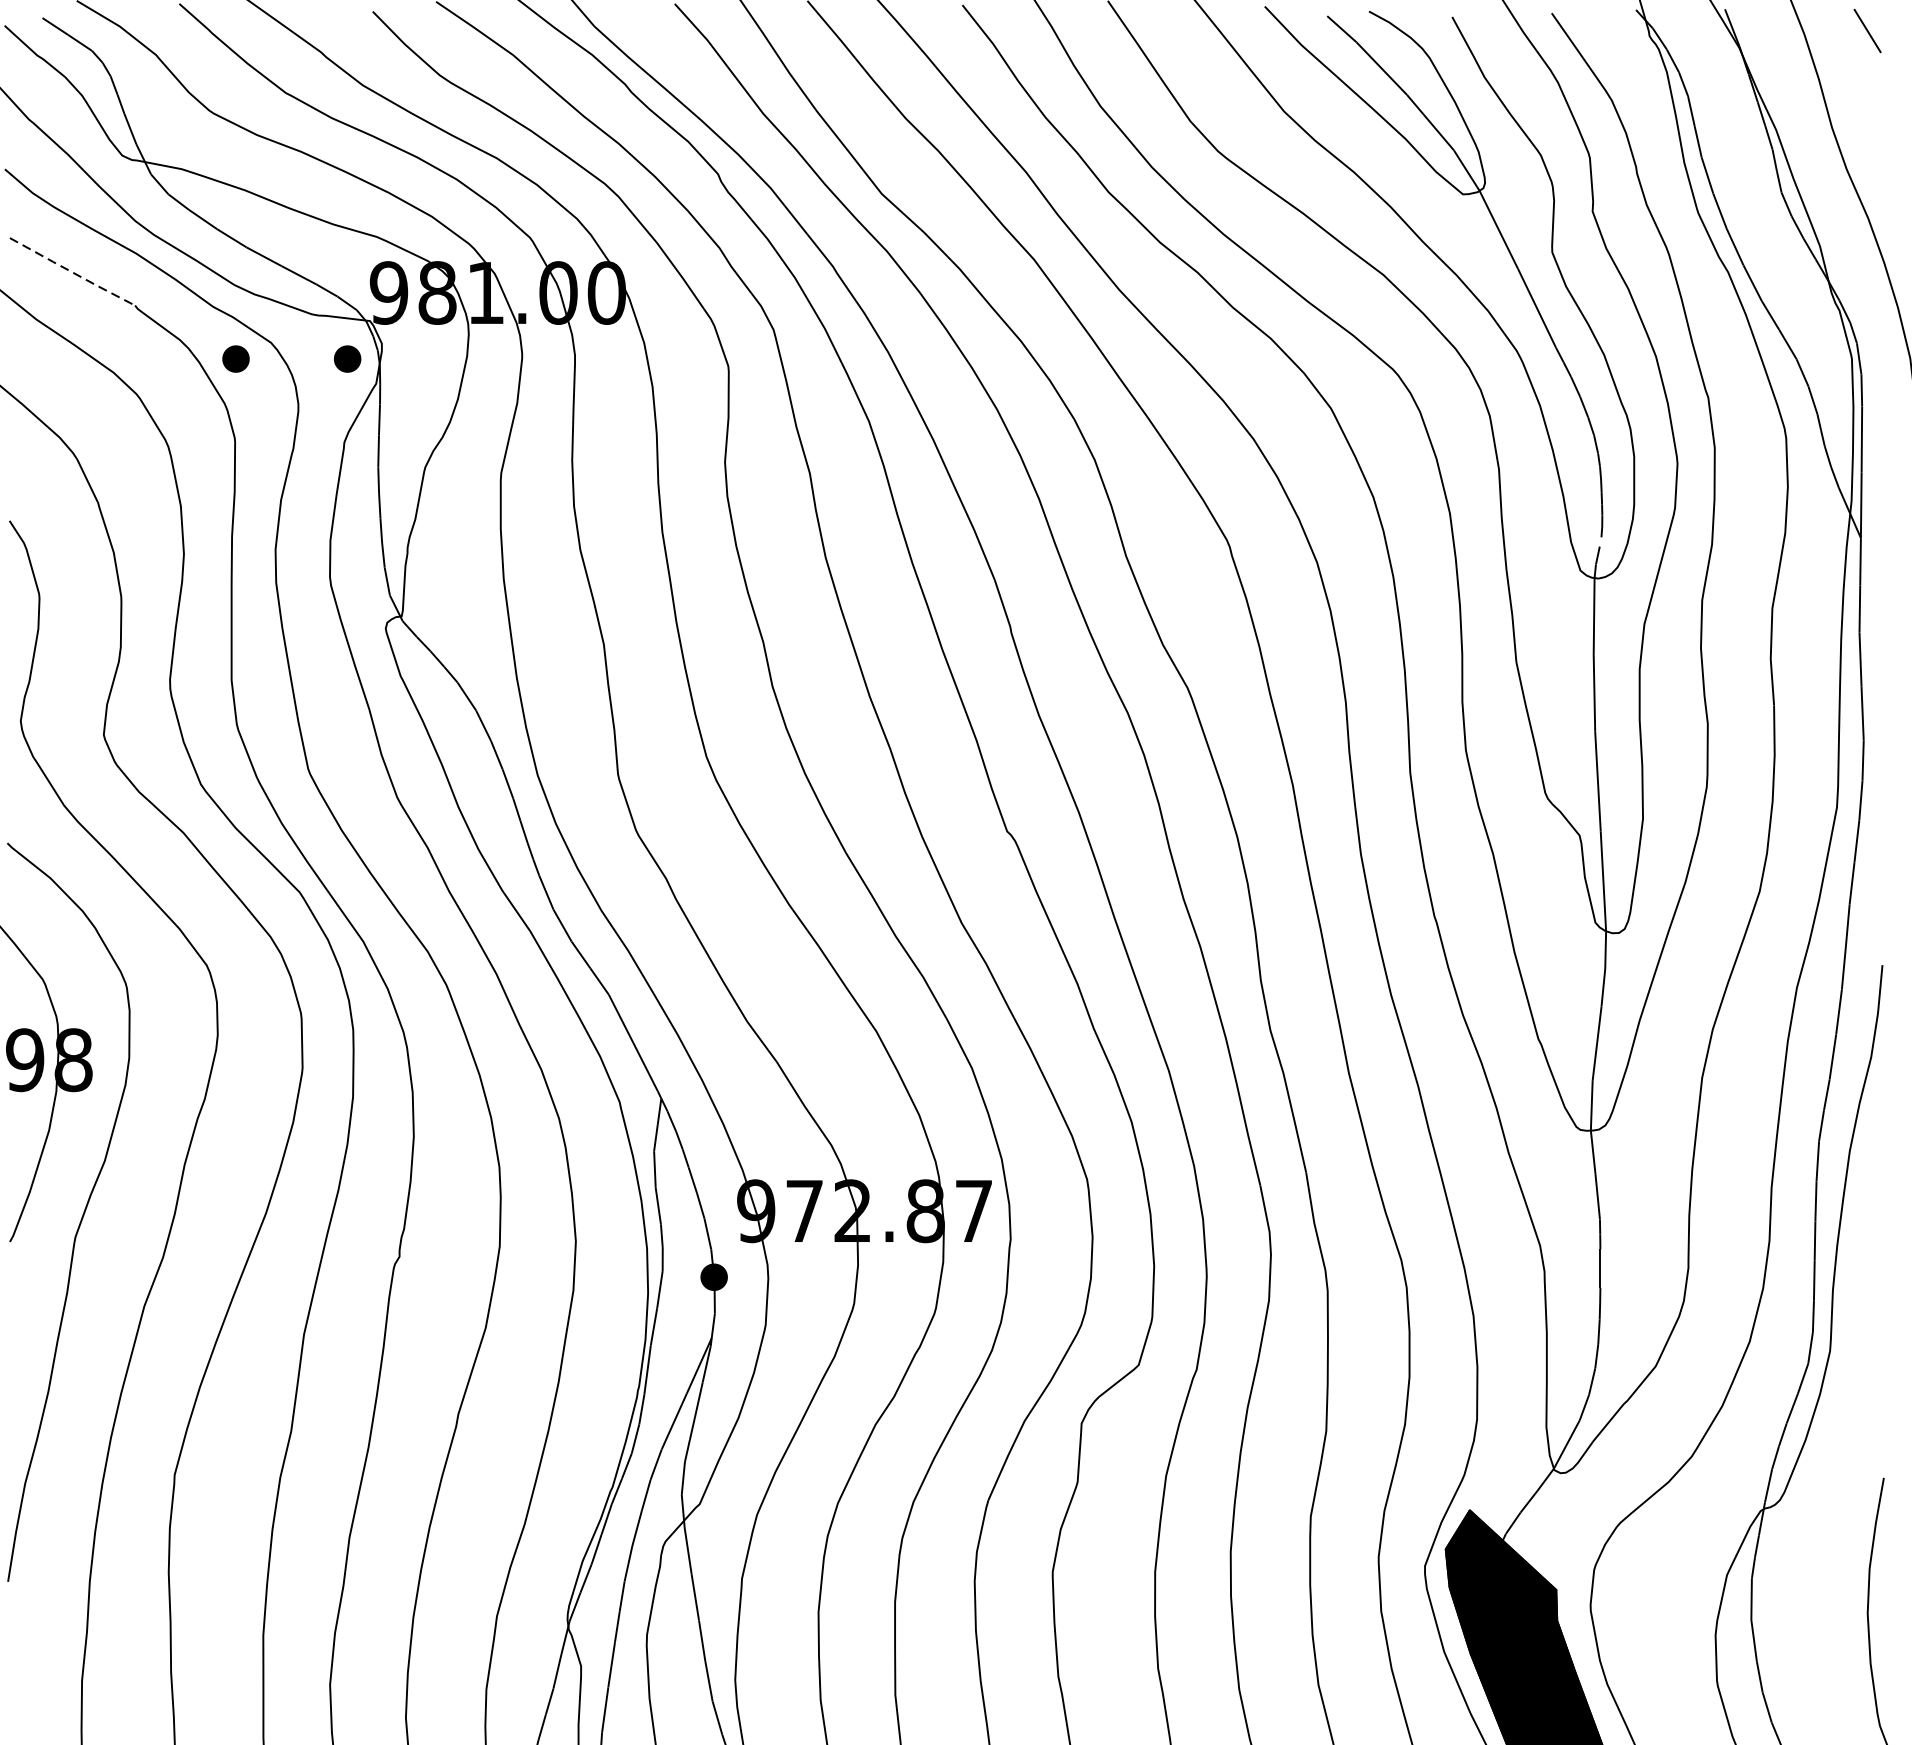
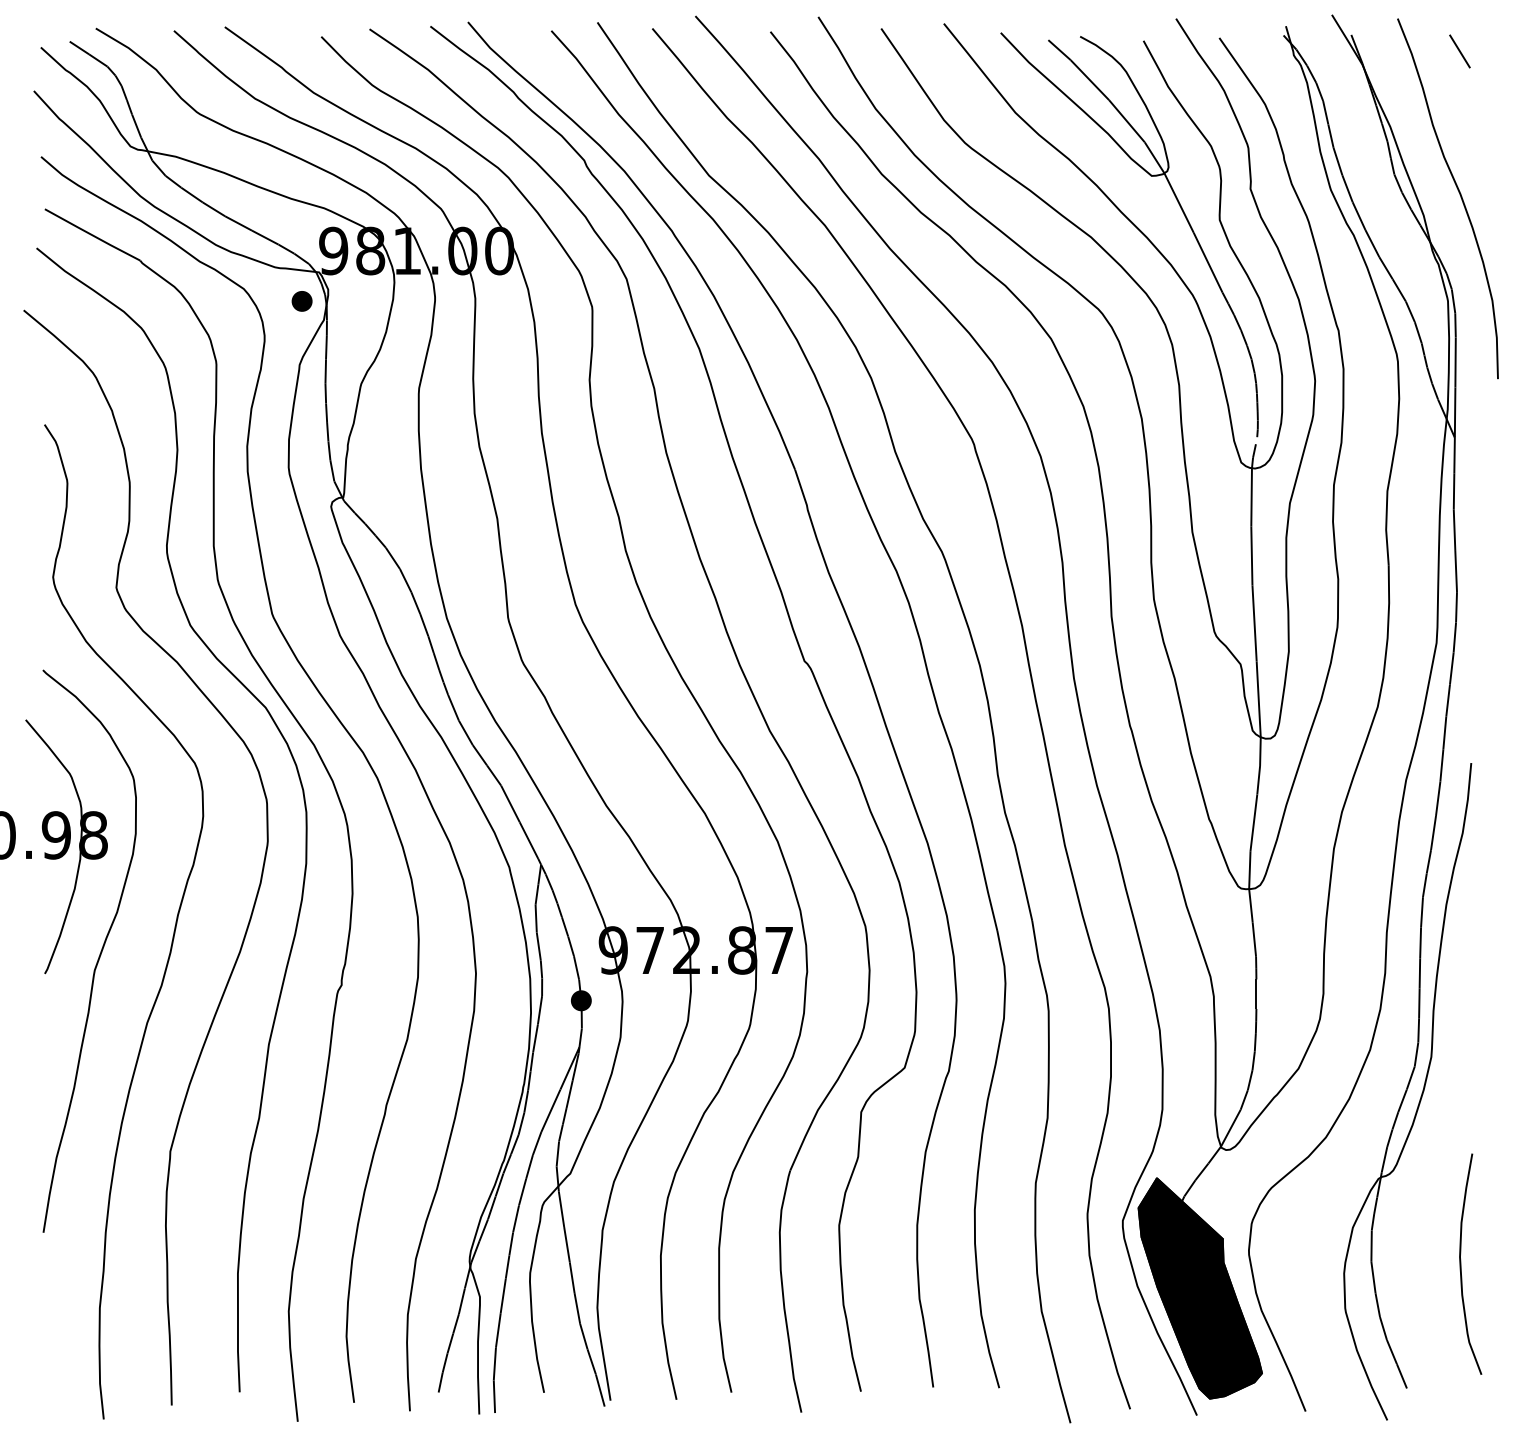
line: (72, 272) -> (92, 235), dashed -> solid
part: (235, 359) -> (216, 301), removed

